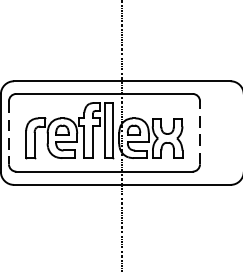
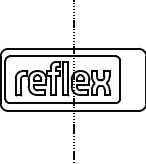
line: (9, 132) -> (5, 79), dashed -> solid
line: (200, 132) -> (120, 79), dashed -> solid

